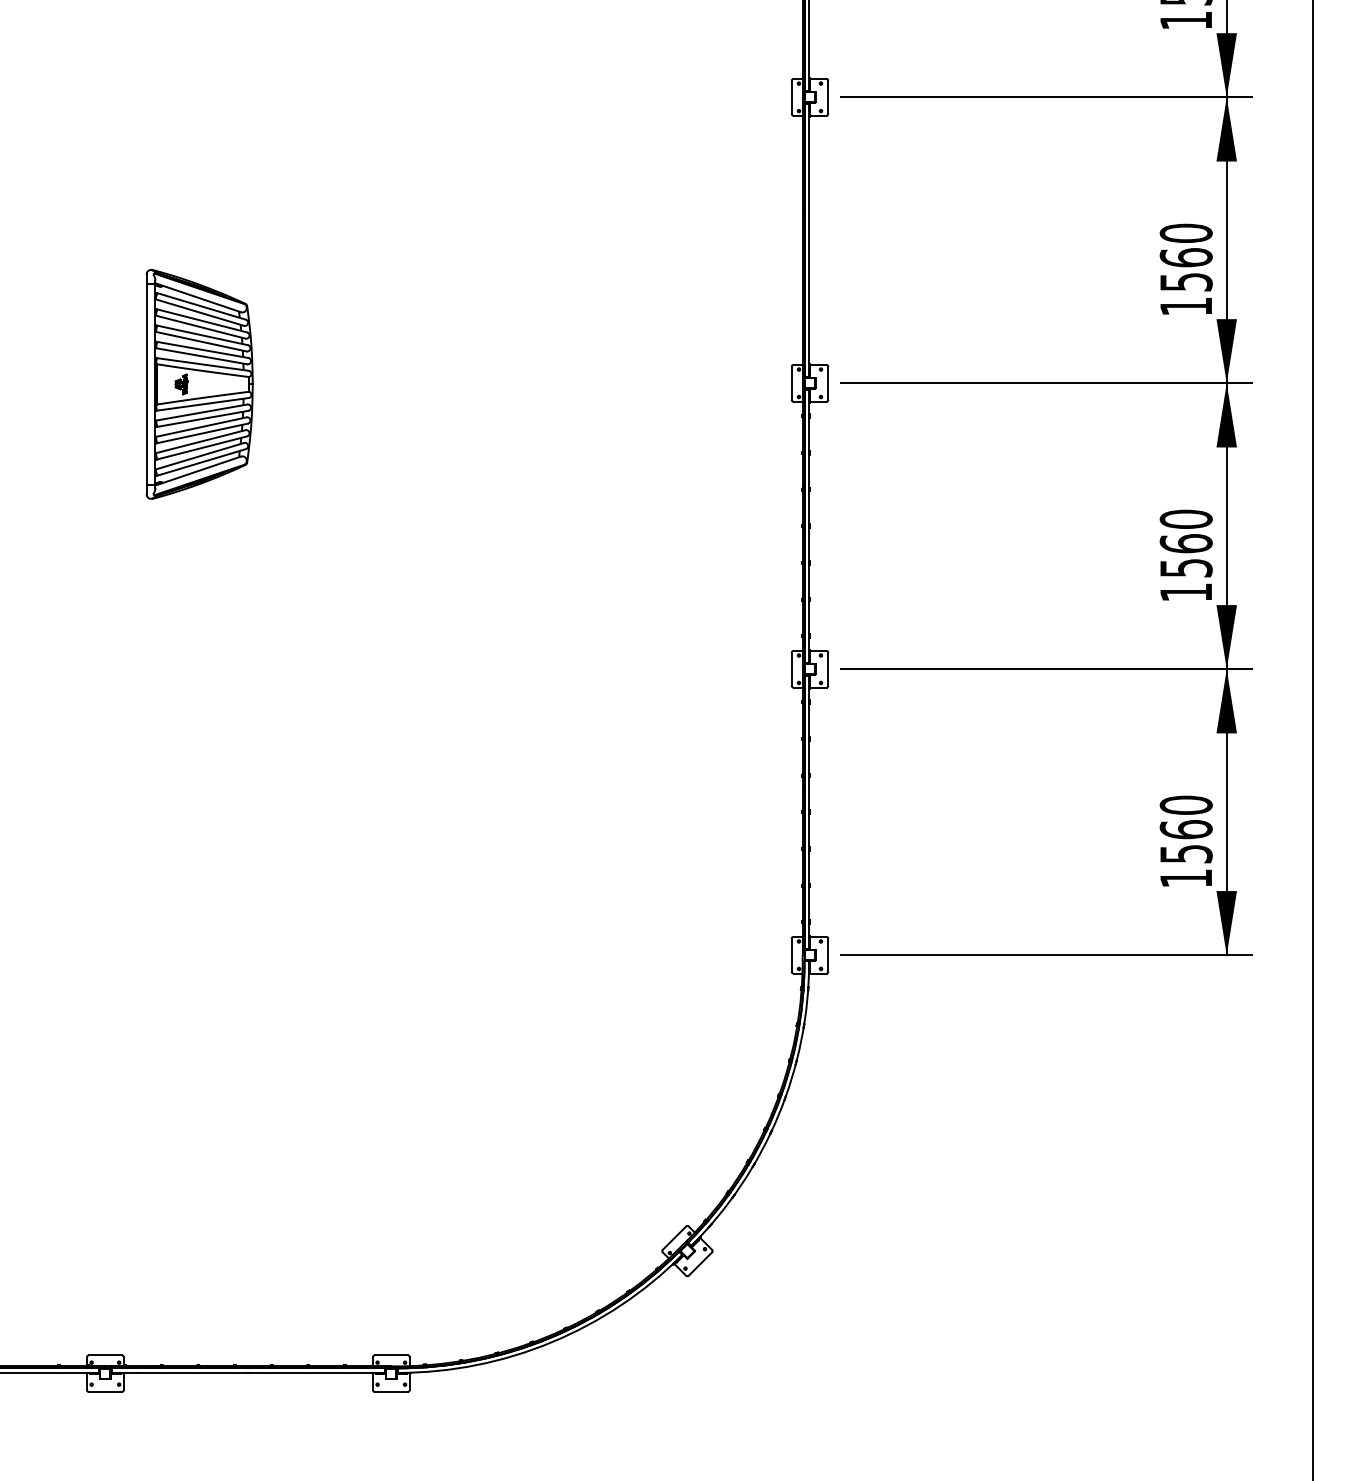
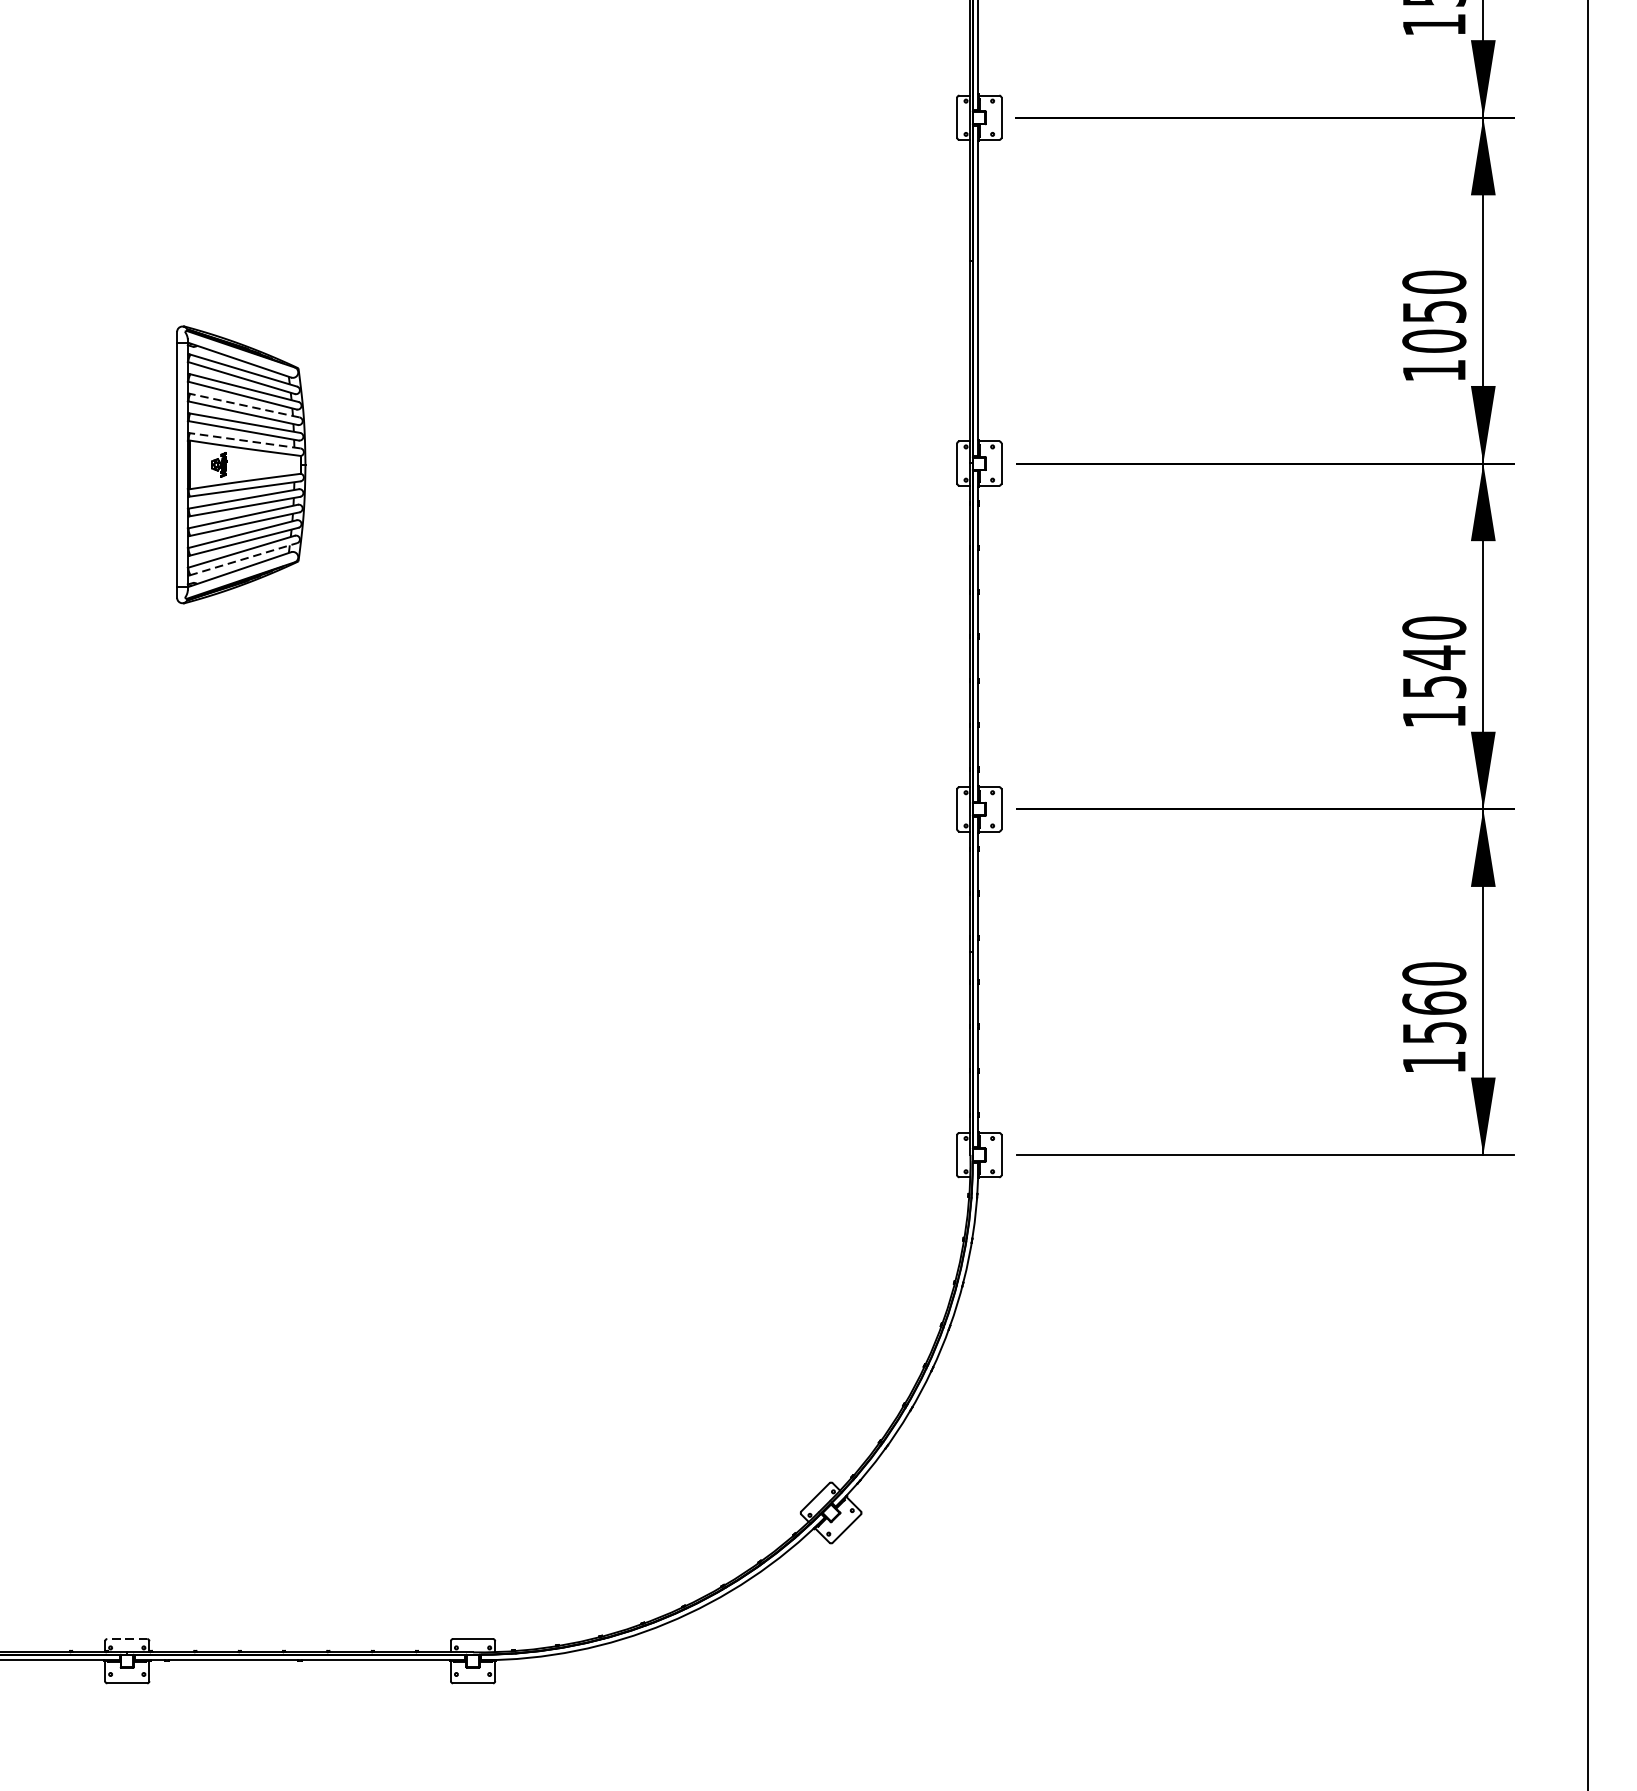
text: (1185, 269) -> (1433, 325), 1560 -> 1050
line: (202, 335) -> (244, 405), solid -> dashed
line: (202, 364) -> (244, 440), solid -> dashed
line: (201, 462) -> (243, 559), solid -> dashed
text: (1185, 543) -> (1433, 657), 1560 -> 1540
line: (104, 1355) -> (126, 1639), solid -> dashed

